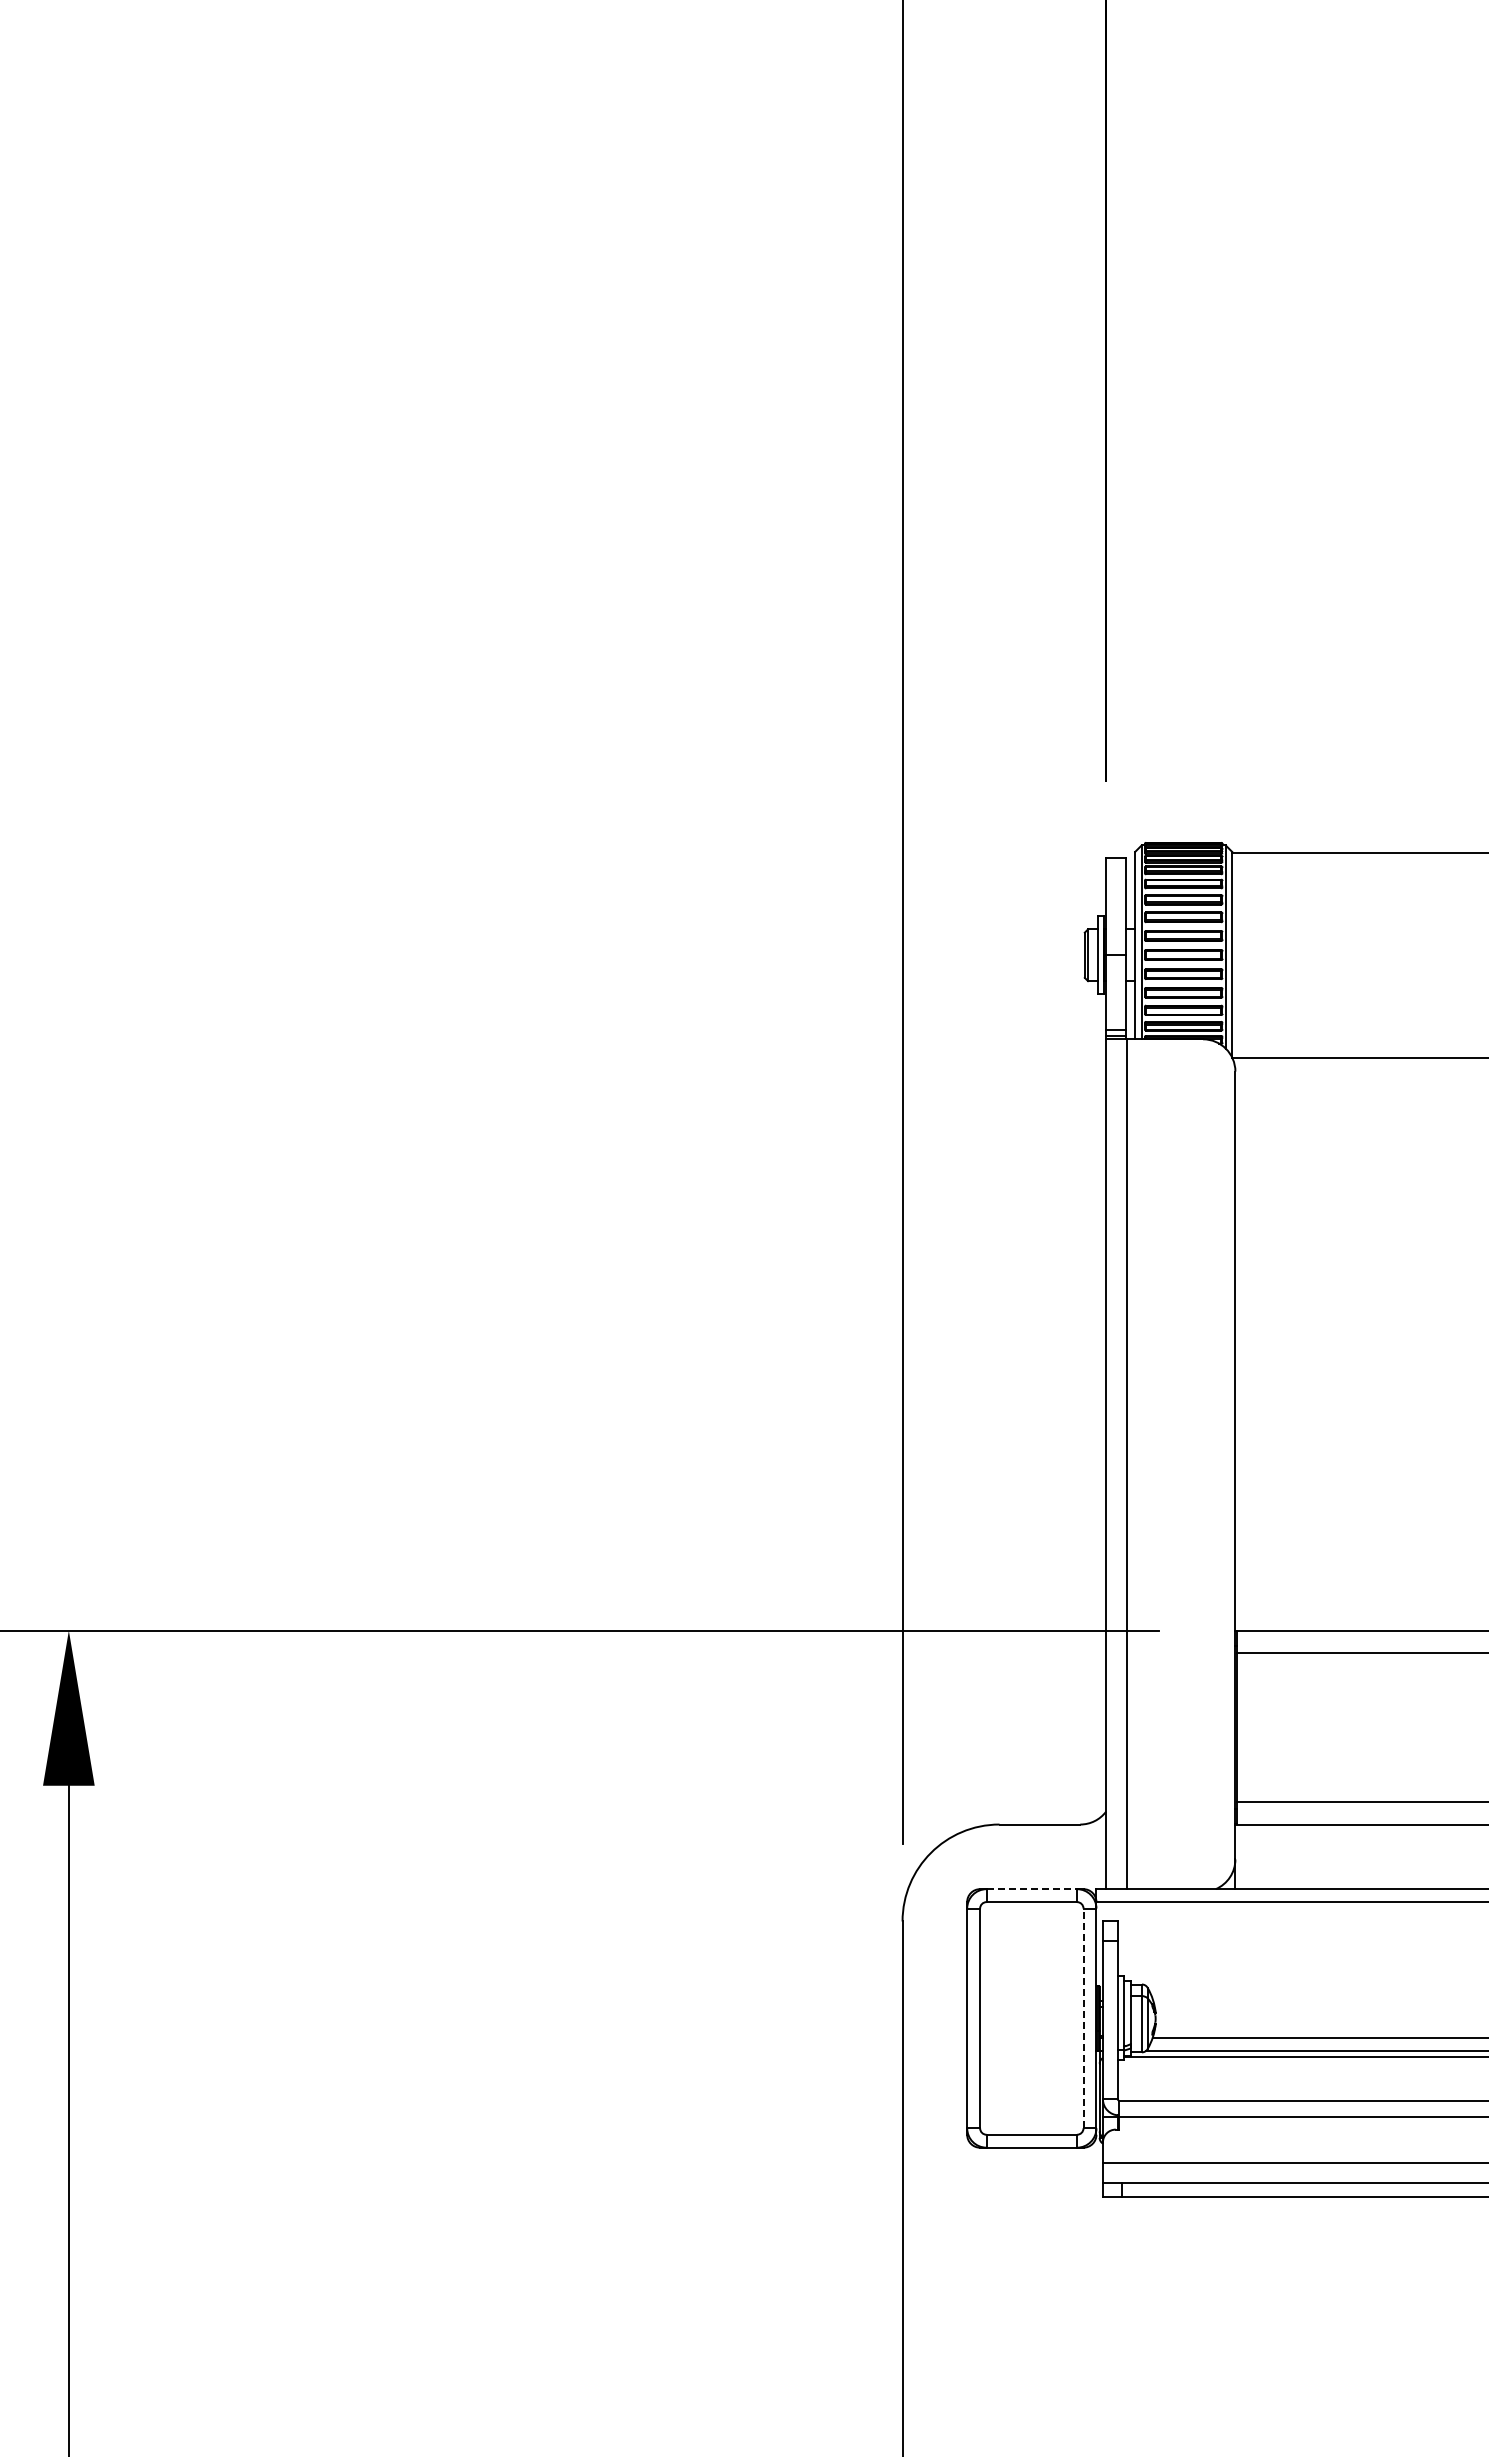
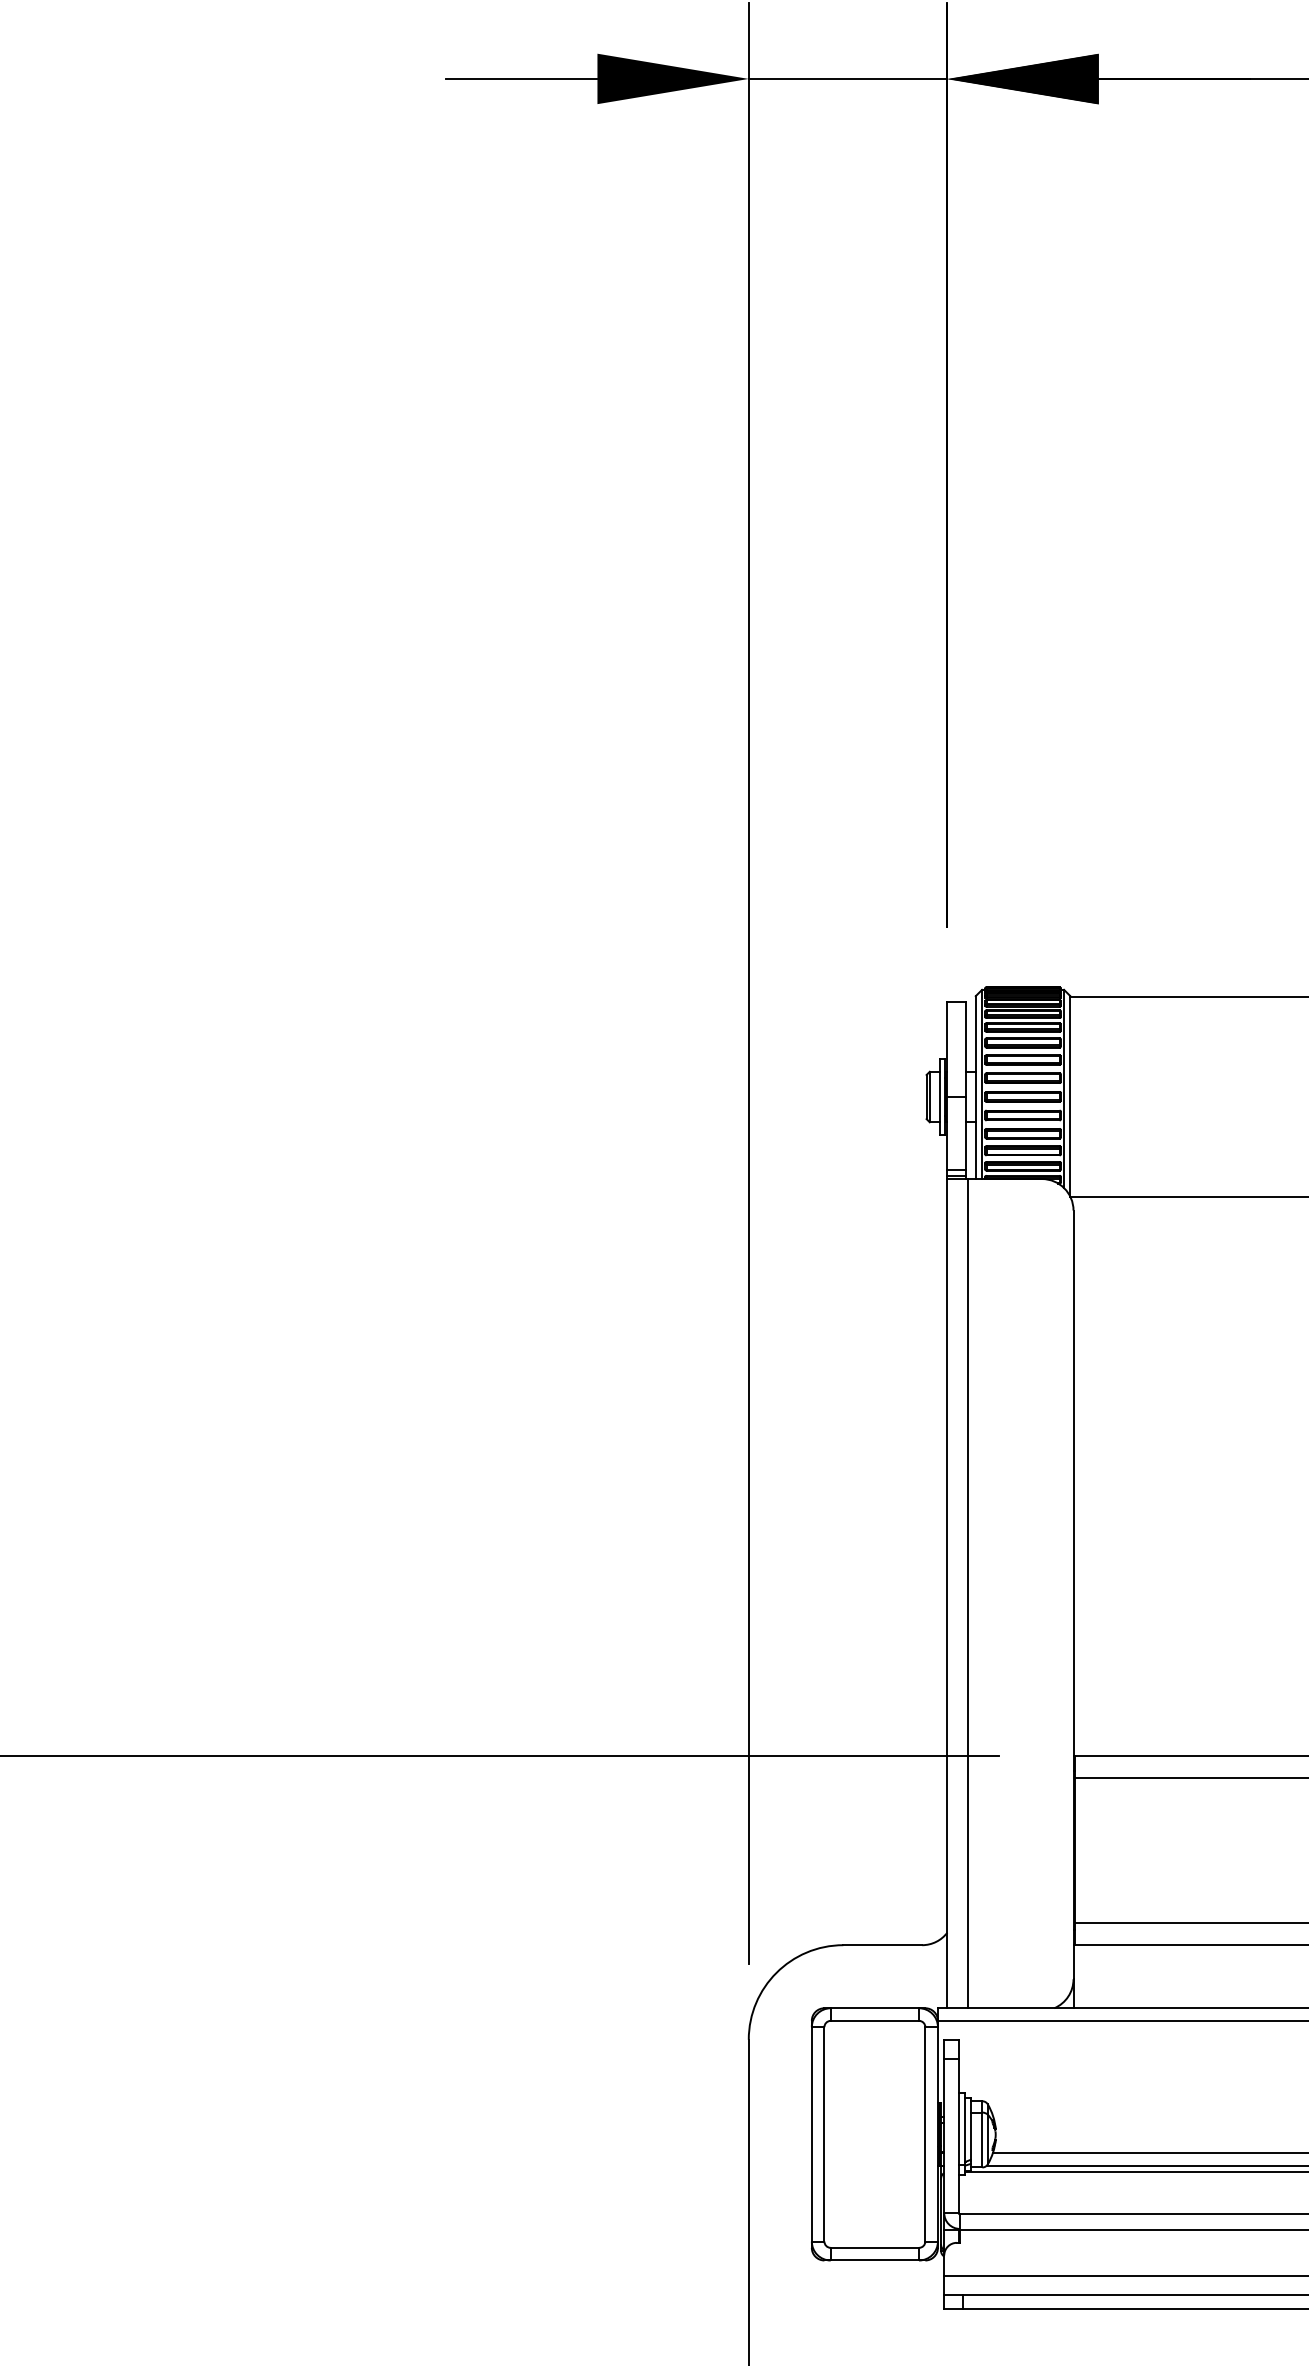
line: (1032, 1889) -> (875, 2008), dashed -> solid
line: (1083, 2018) -> (925, 2134), dashed -> solid

